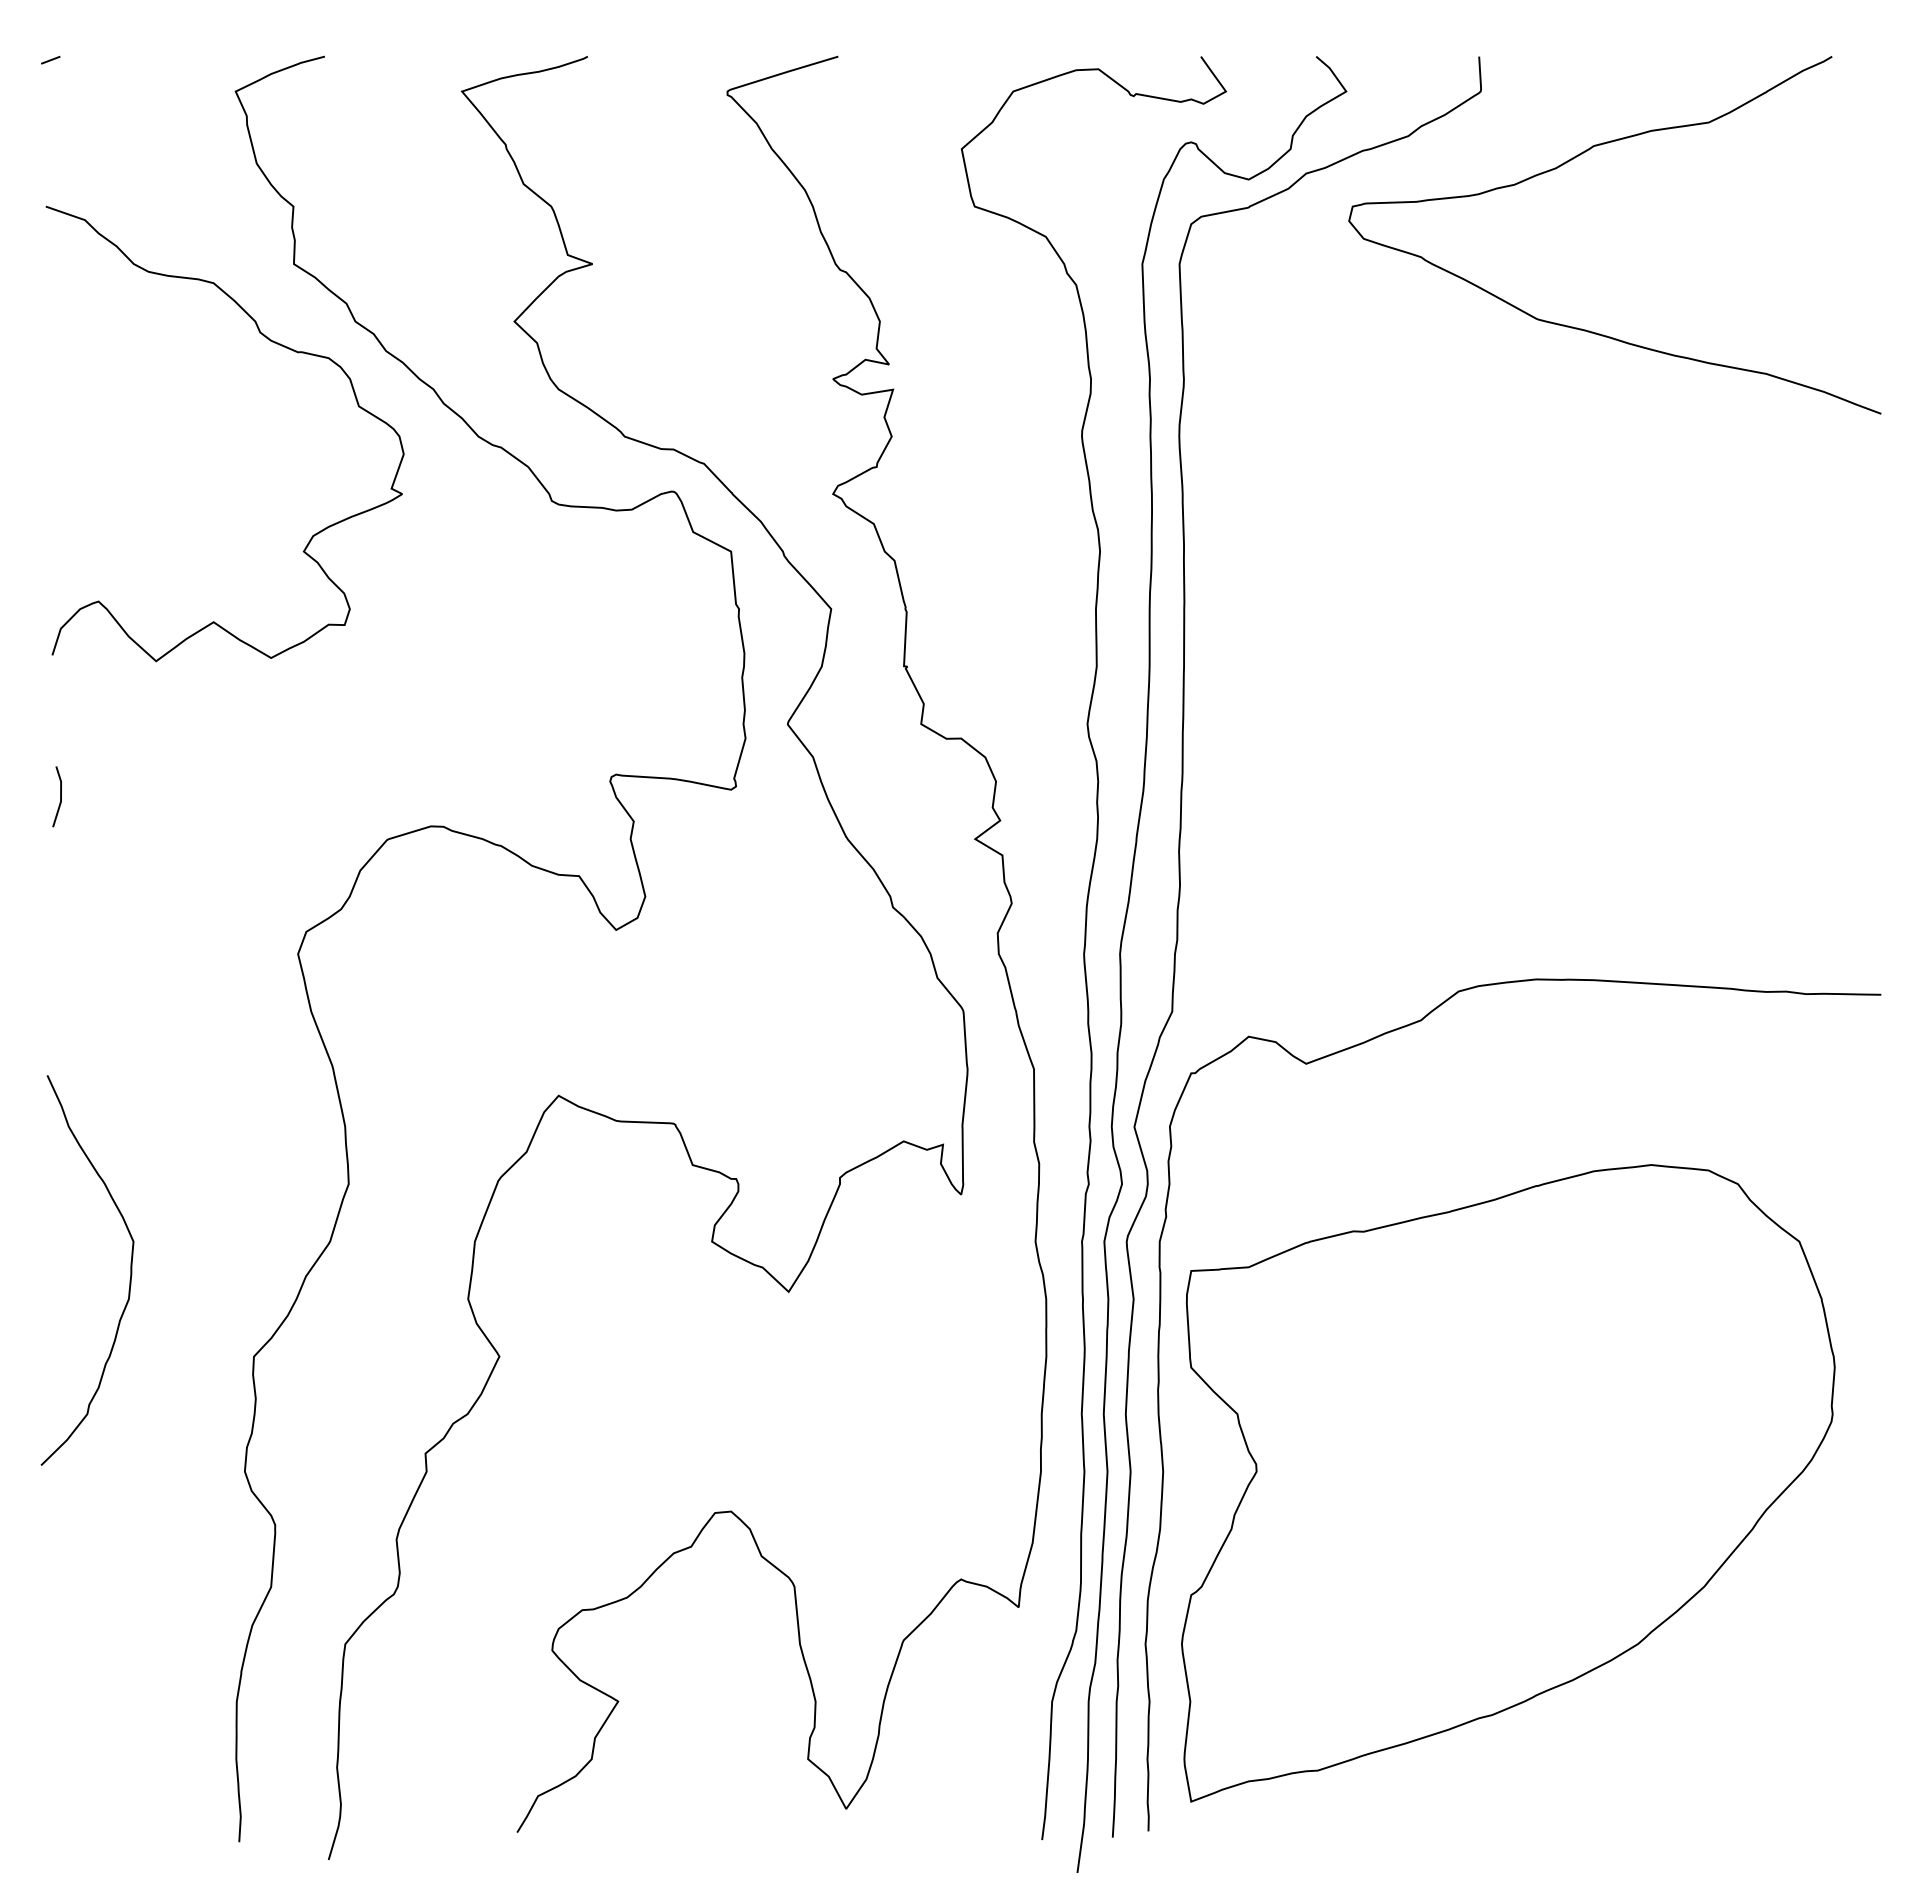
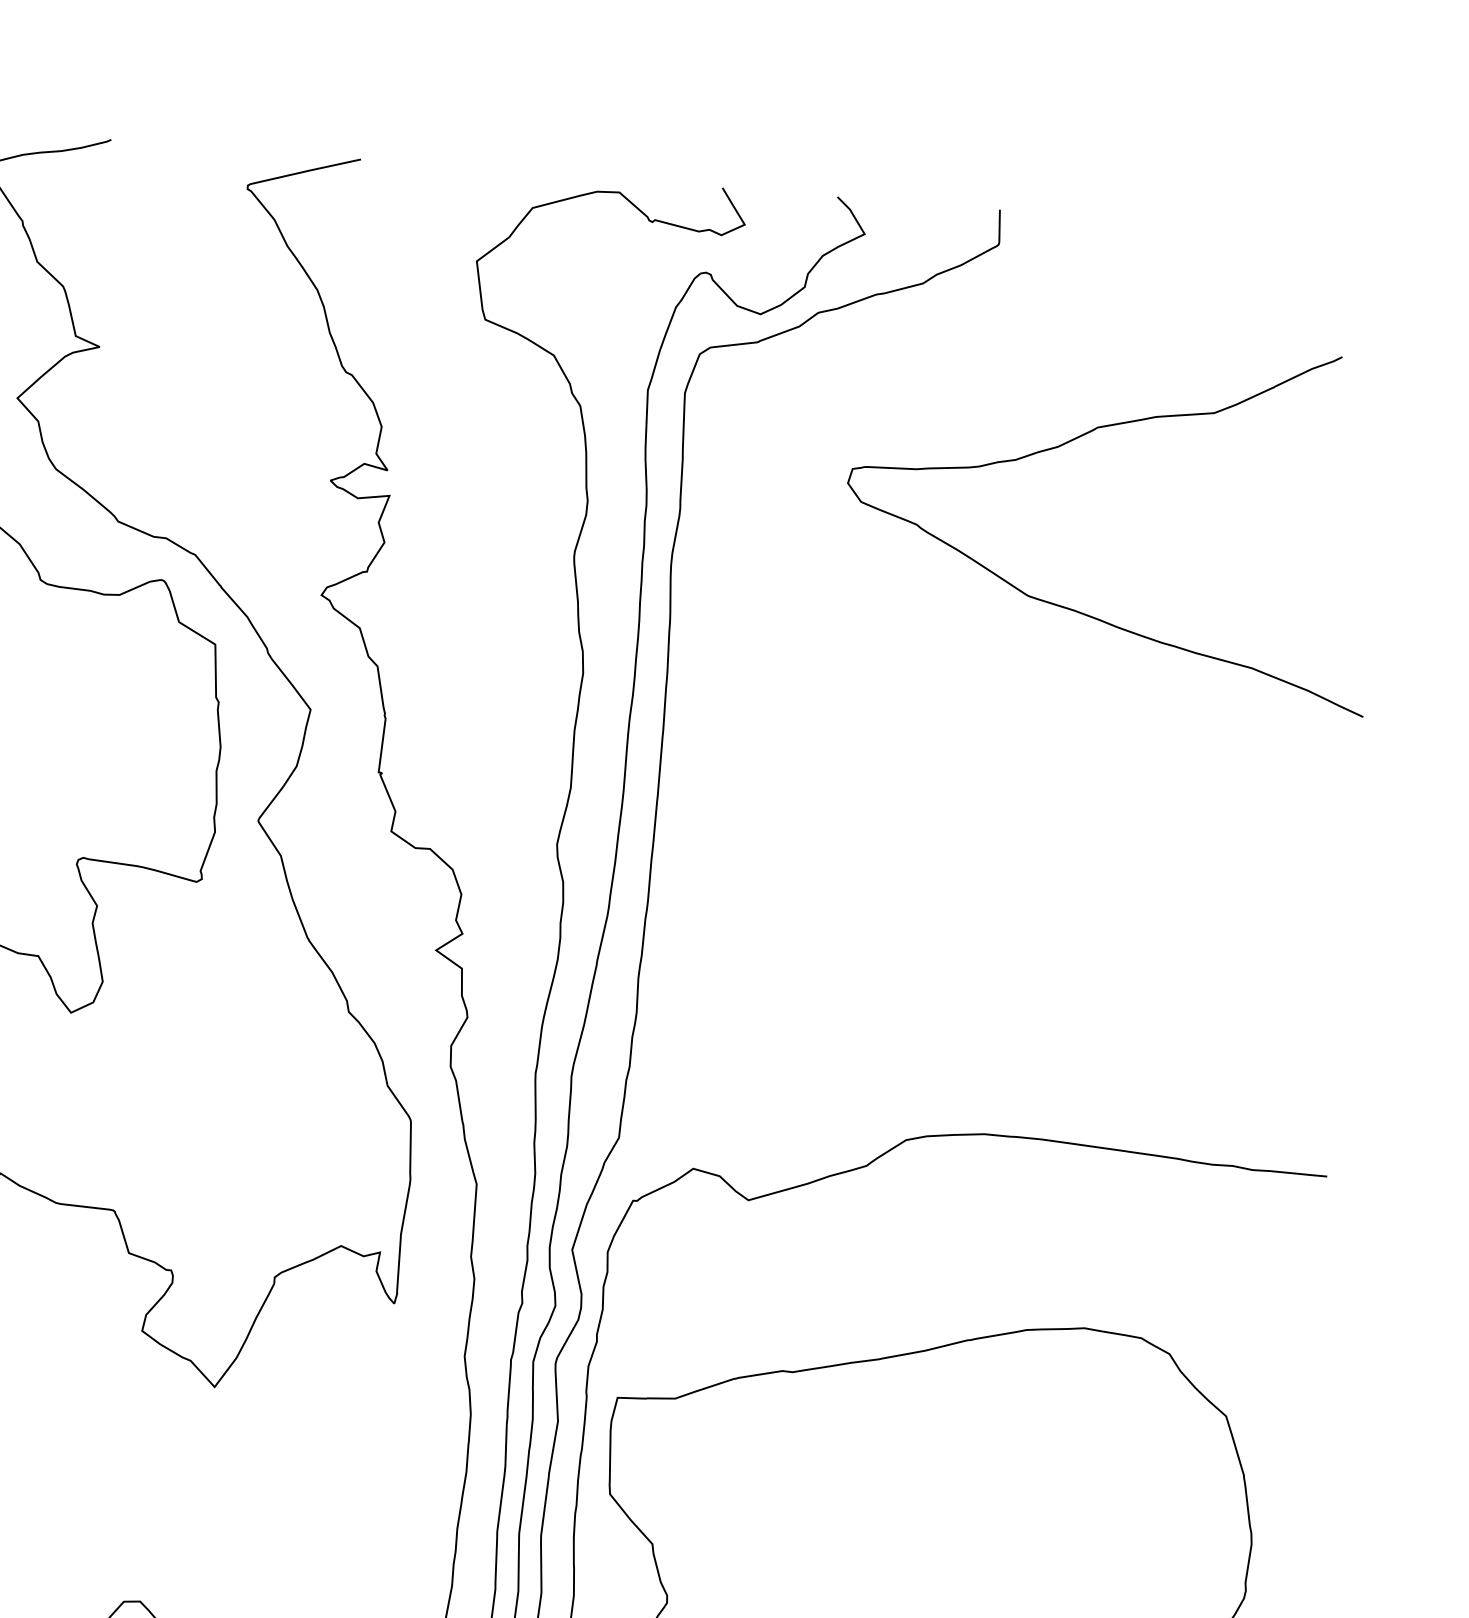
curve: (1568, 162) -> (1071, 441), moved

